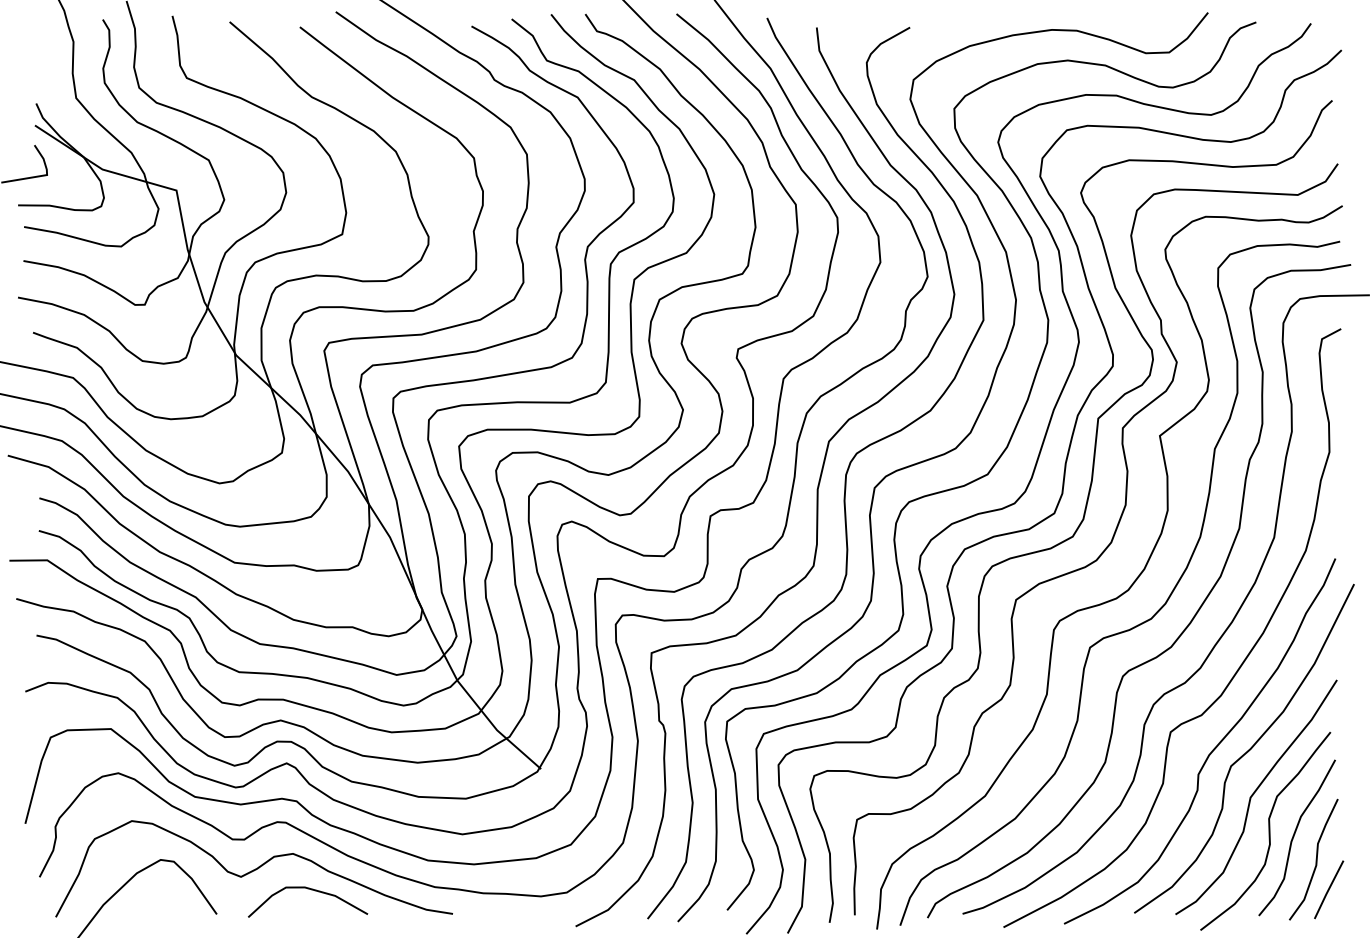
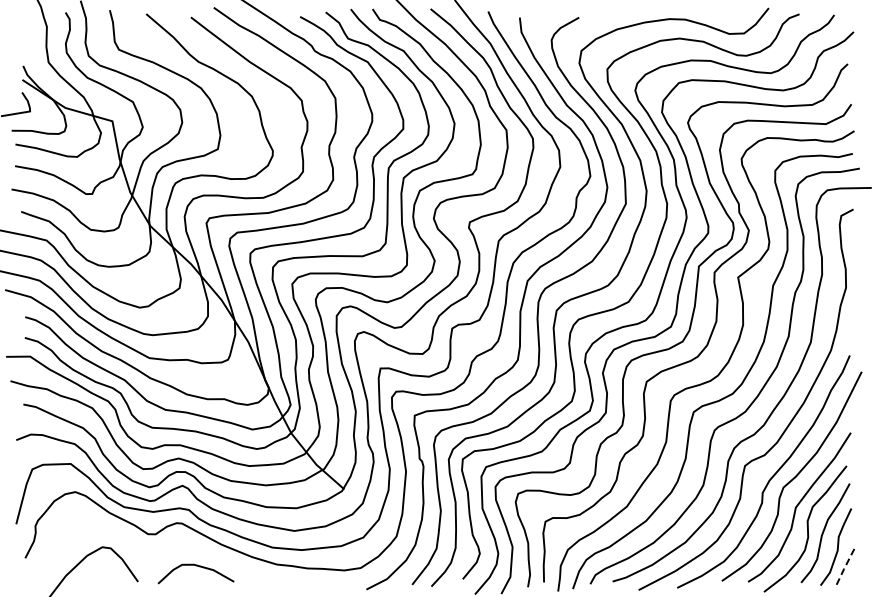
curve: (255, 868) -> (162, 552), removed
line: (1328, 890) -> (845, 566), solid -> dashed

